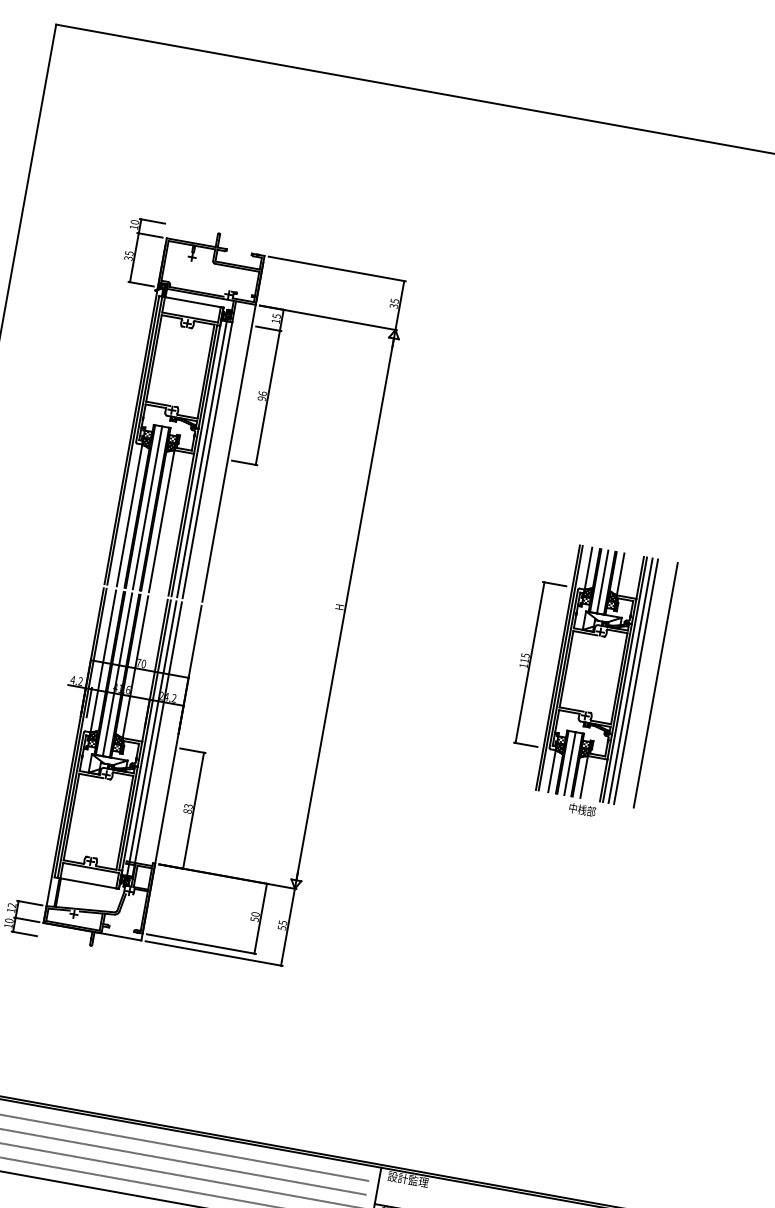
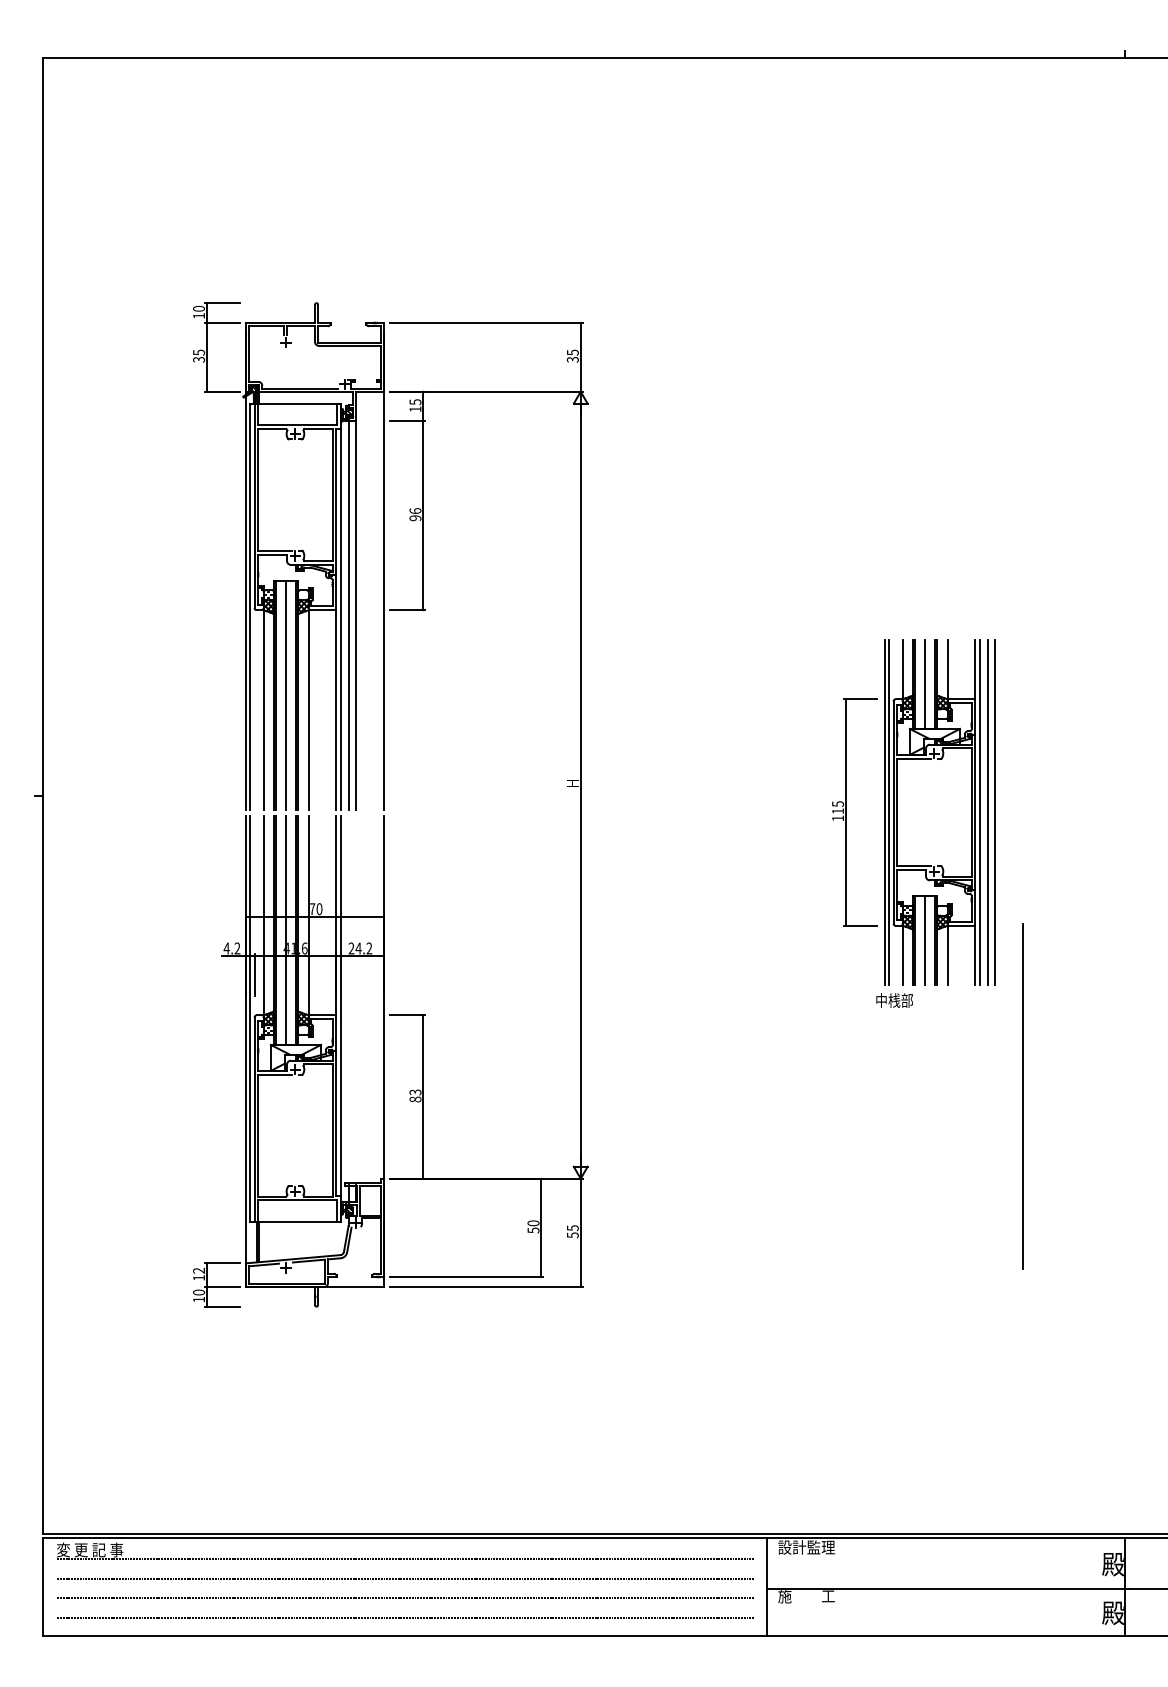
line: (655, 685) -> (1022, 1096), moved
line: (153, 731) -> (348, 998), removed
line: (158, 732) -> (356, 998), removed
text: (582, 809) -> (894, 1000), moved

